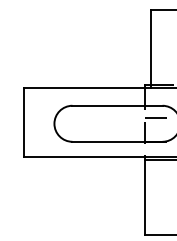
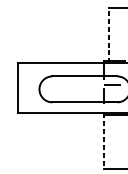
line: (151, 49) -> (109, 35), solid -> dashed
line: (144, 196) -> (104, 141), solid -> dashed

